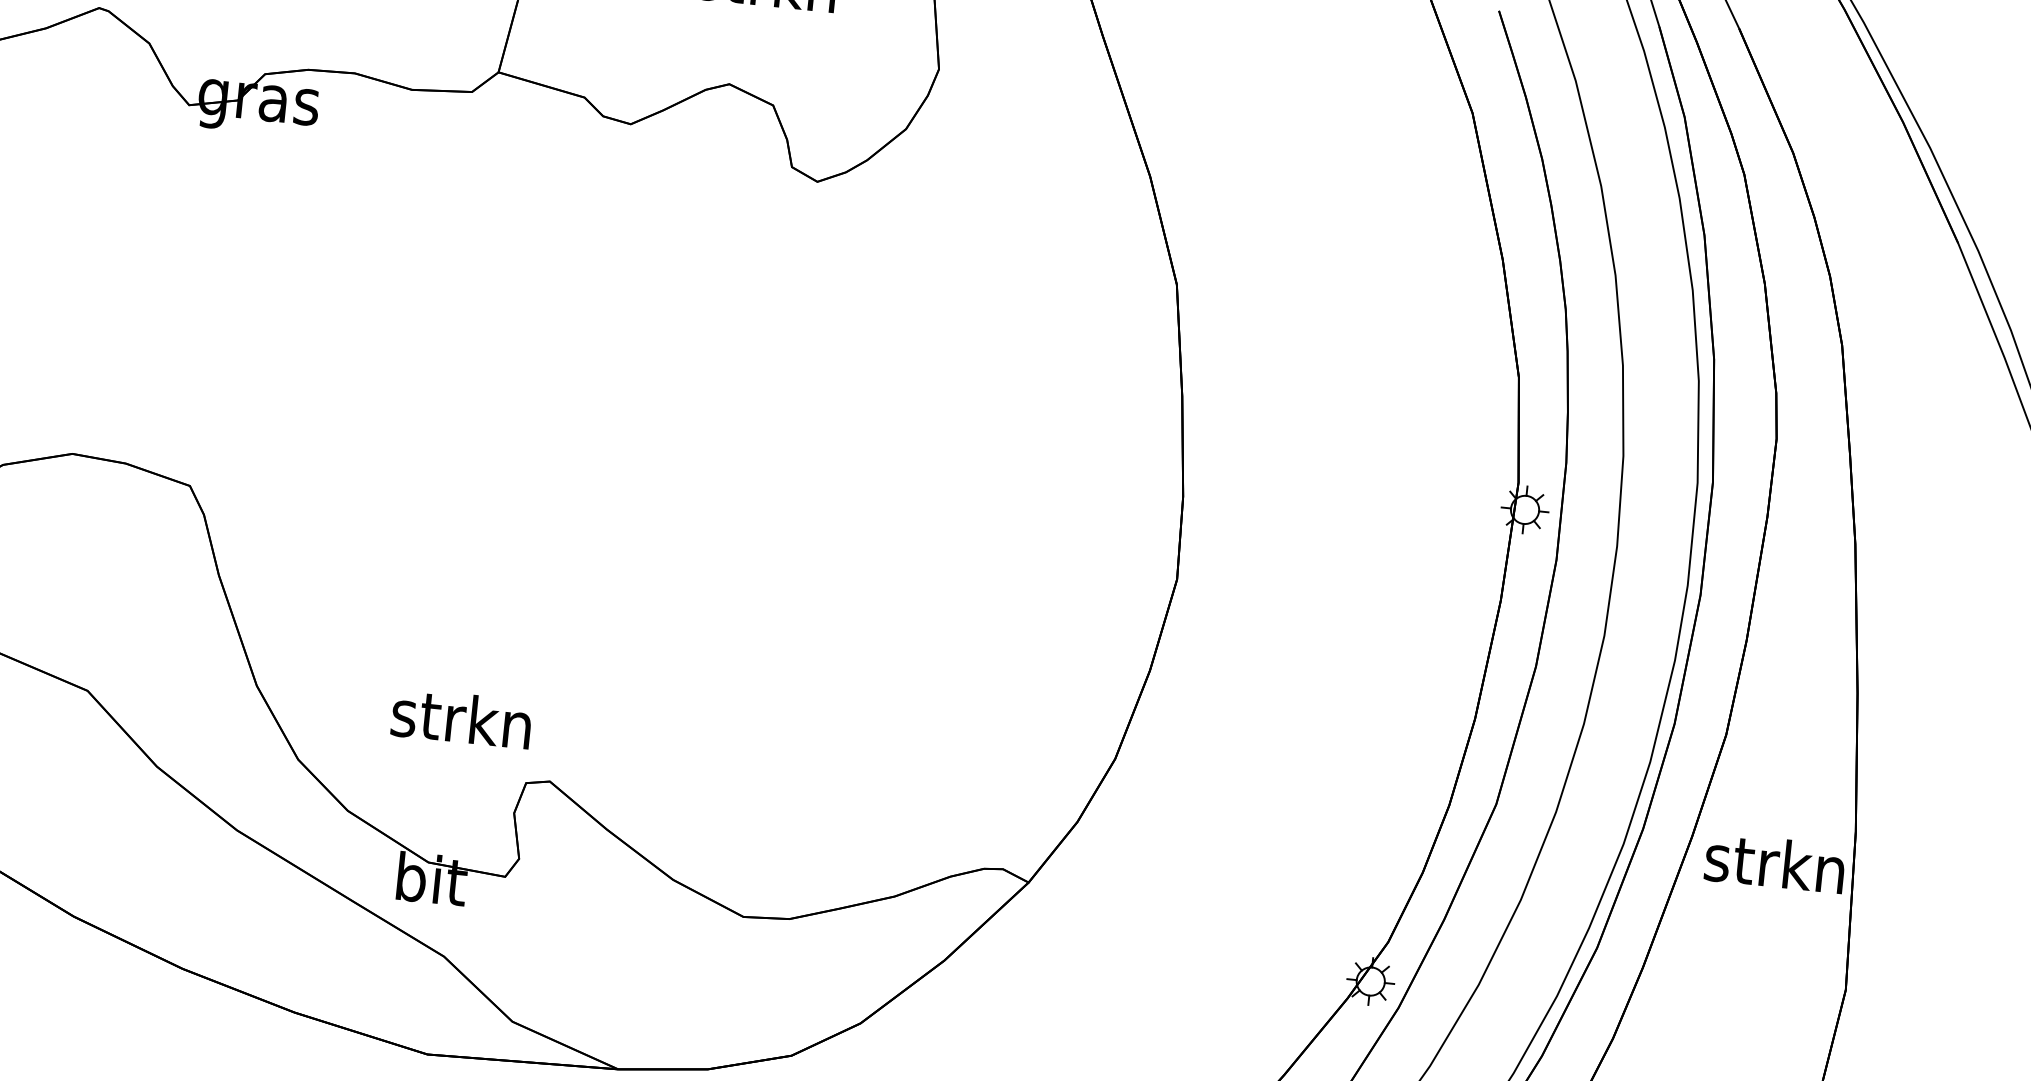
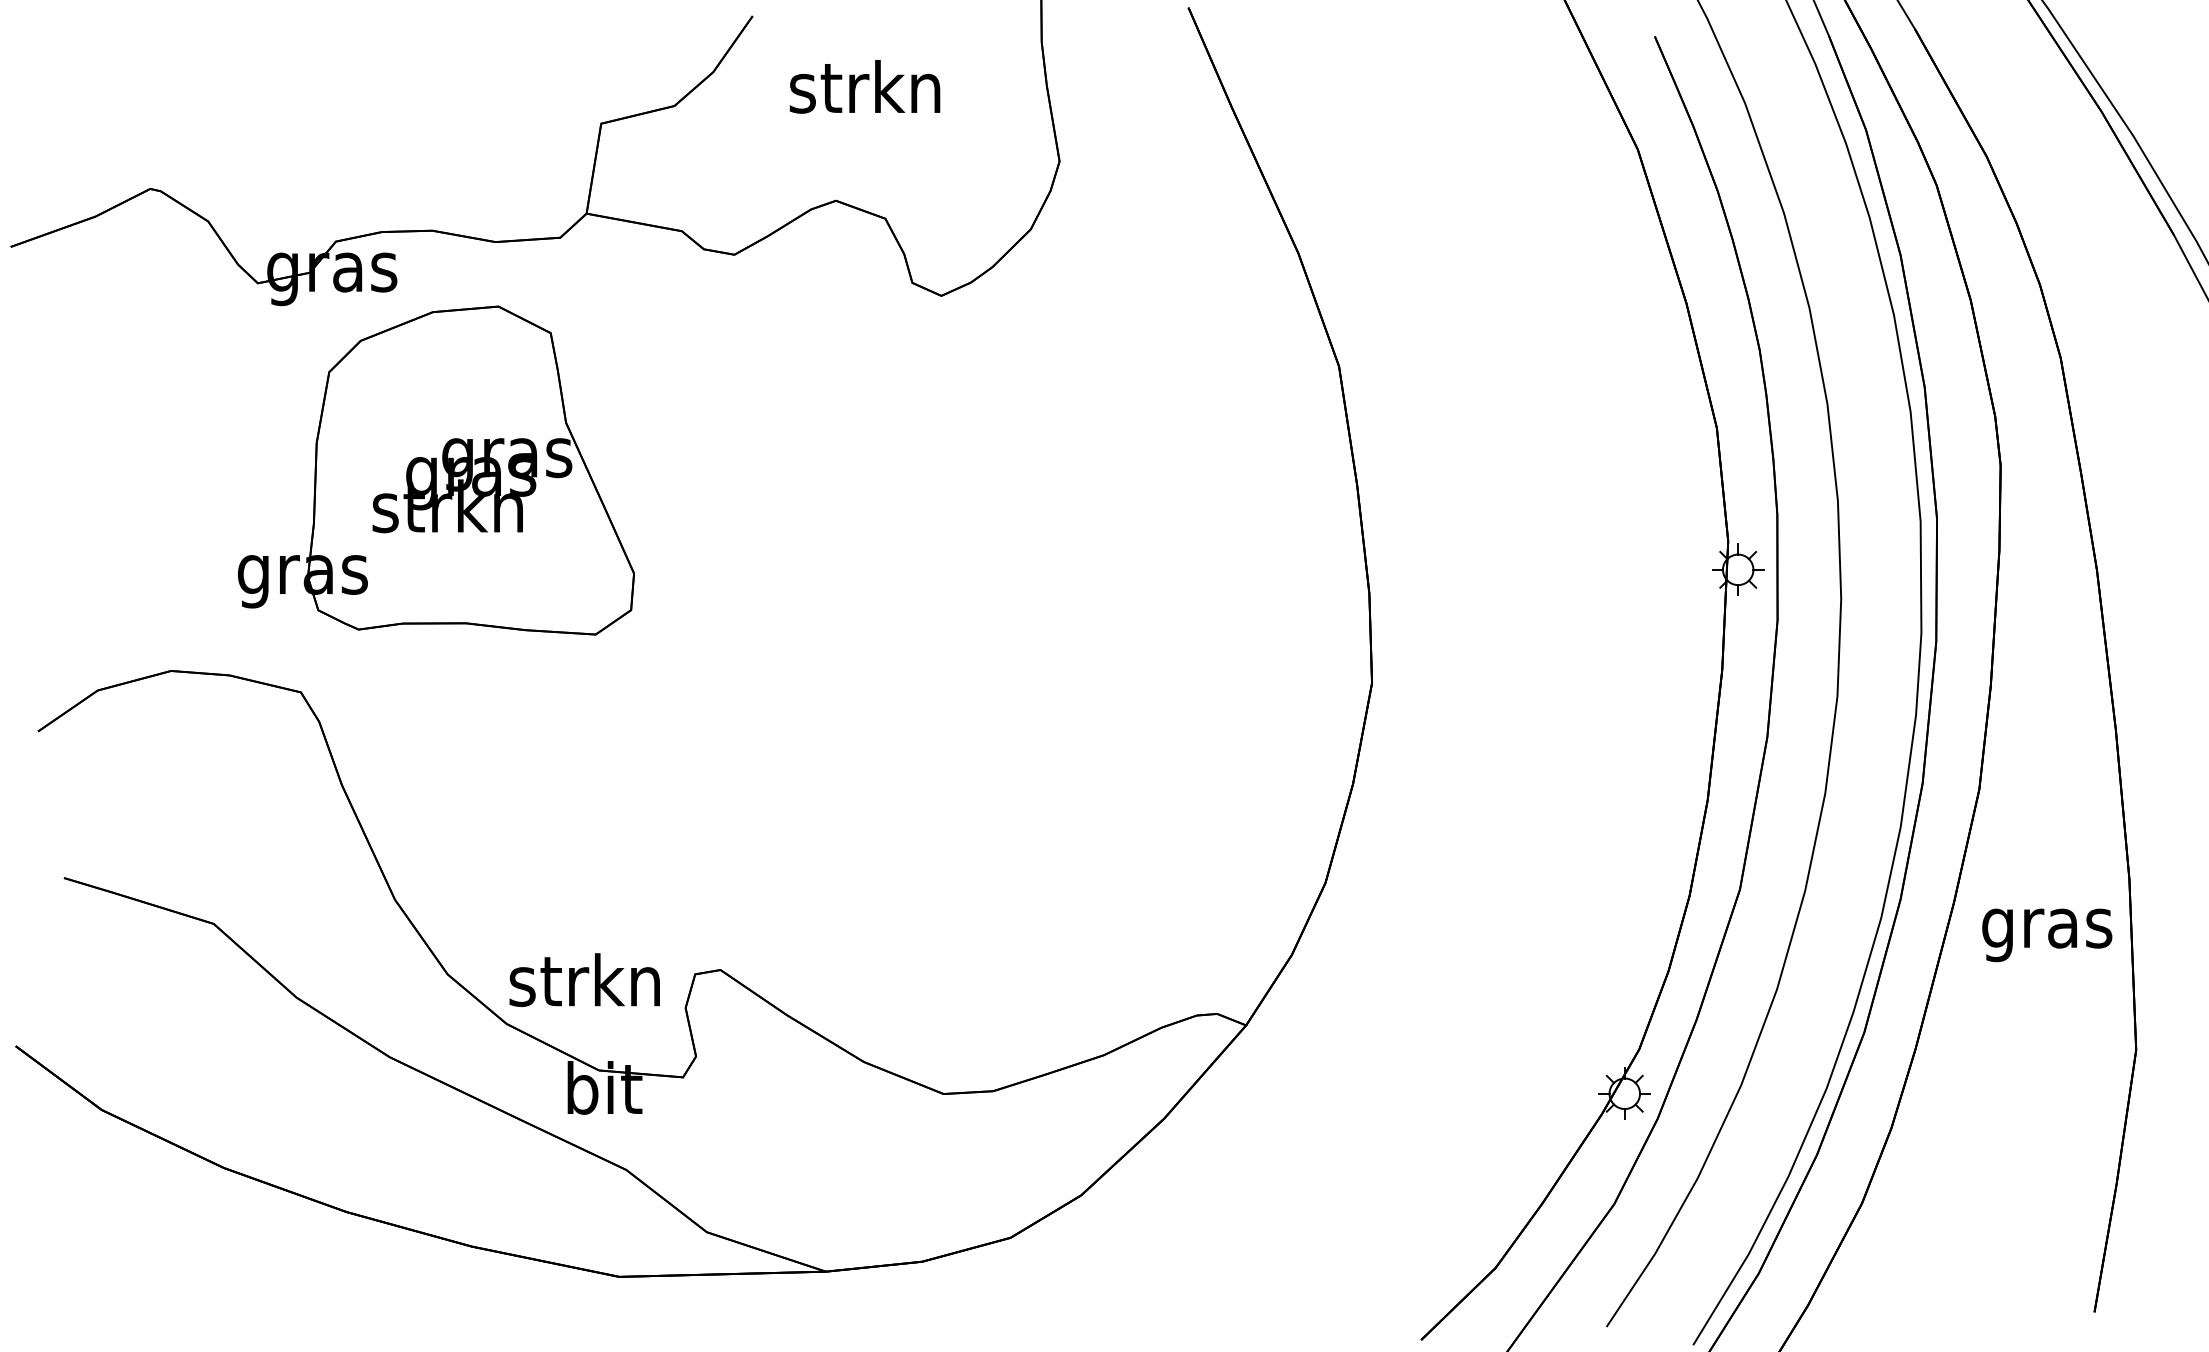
part: (335, 294) -> (436, 470), added
text: (461, 718) -> (584, 980), moved
text: (1774, 869) -> (2046, 928), strkn -> gras

